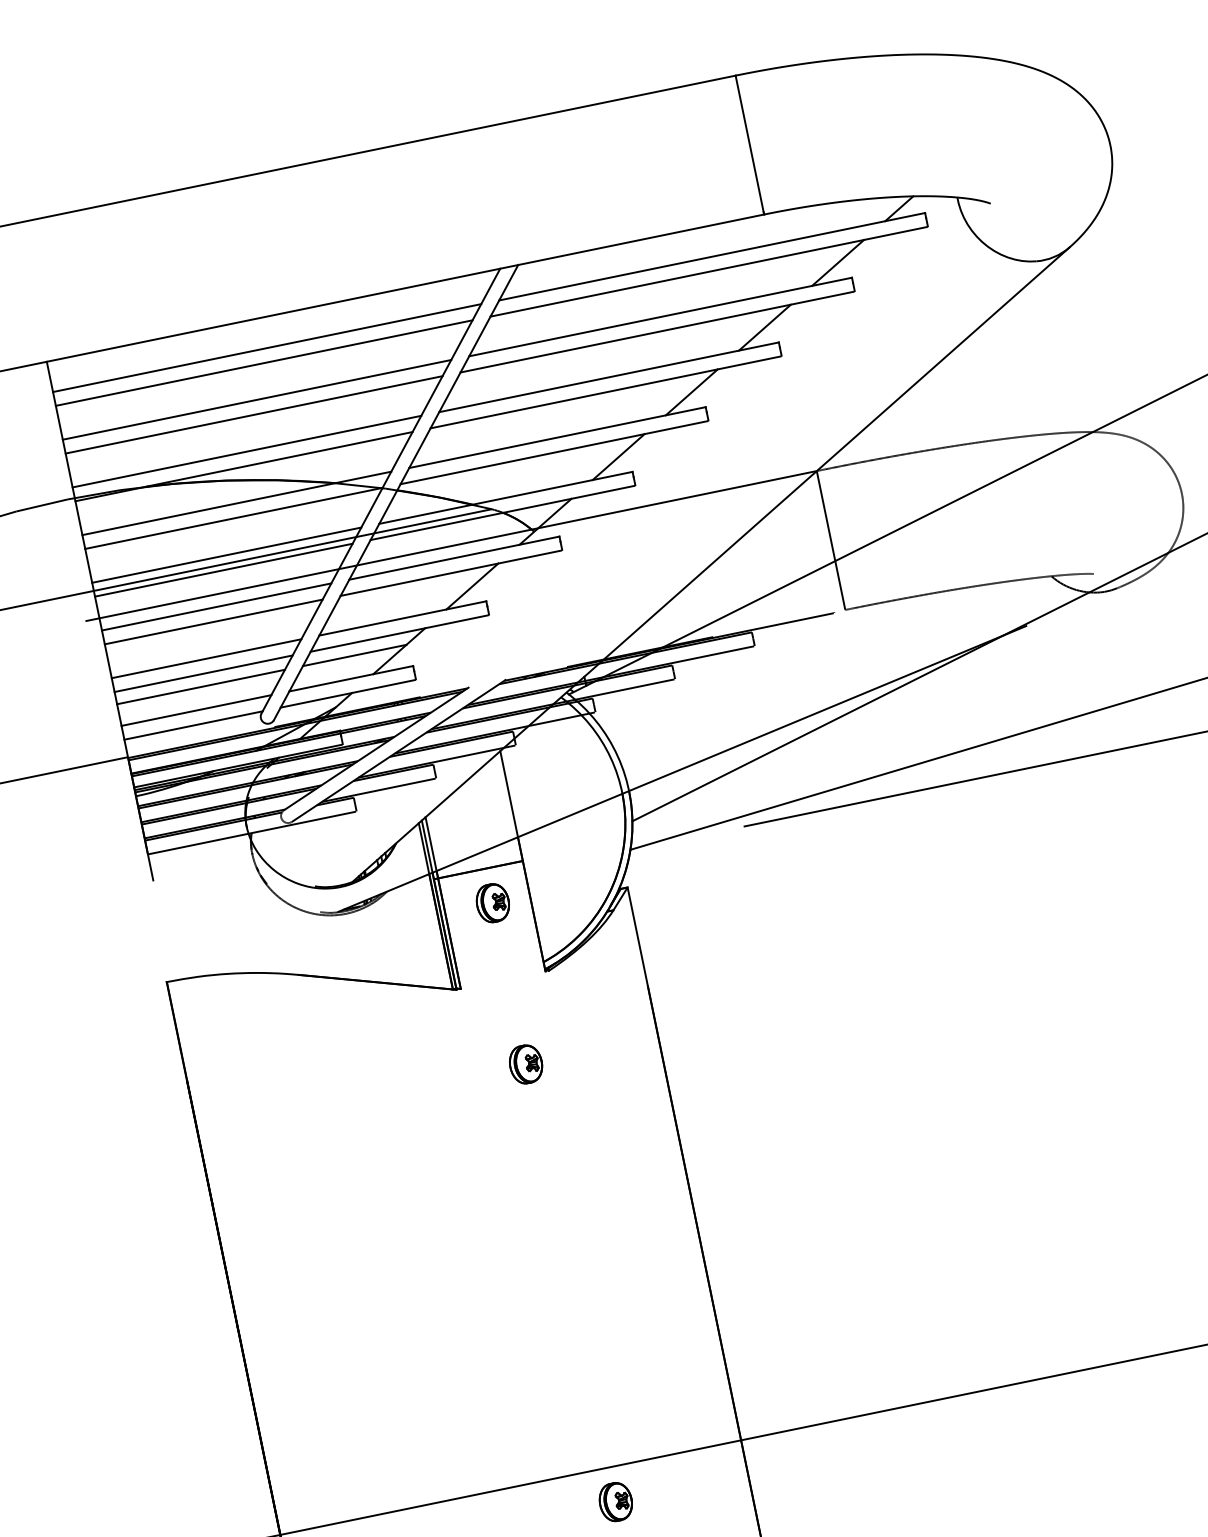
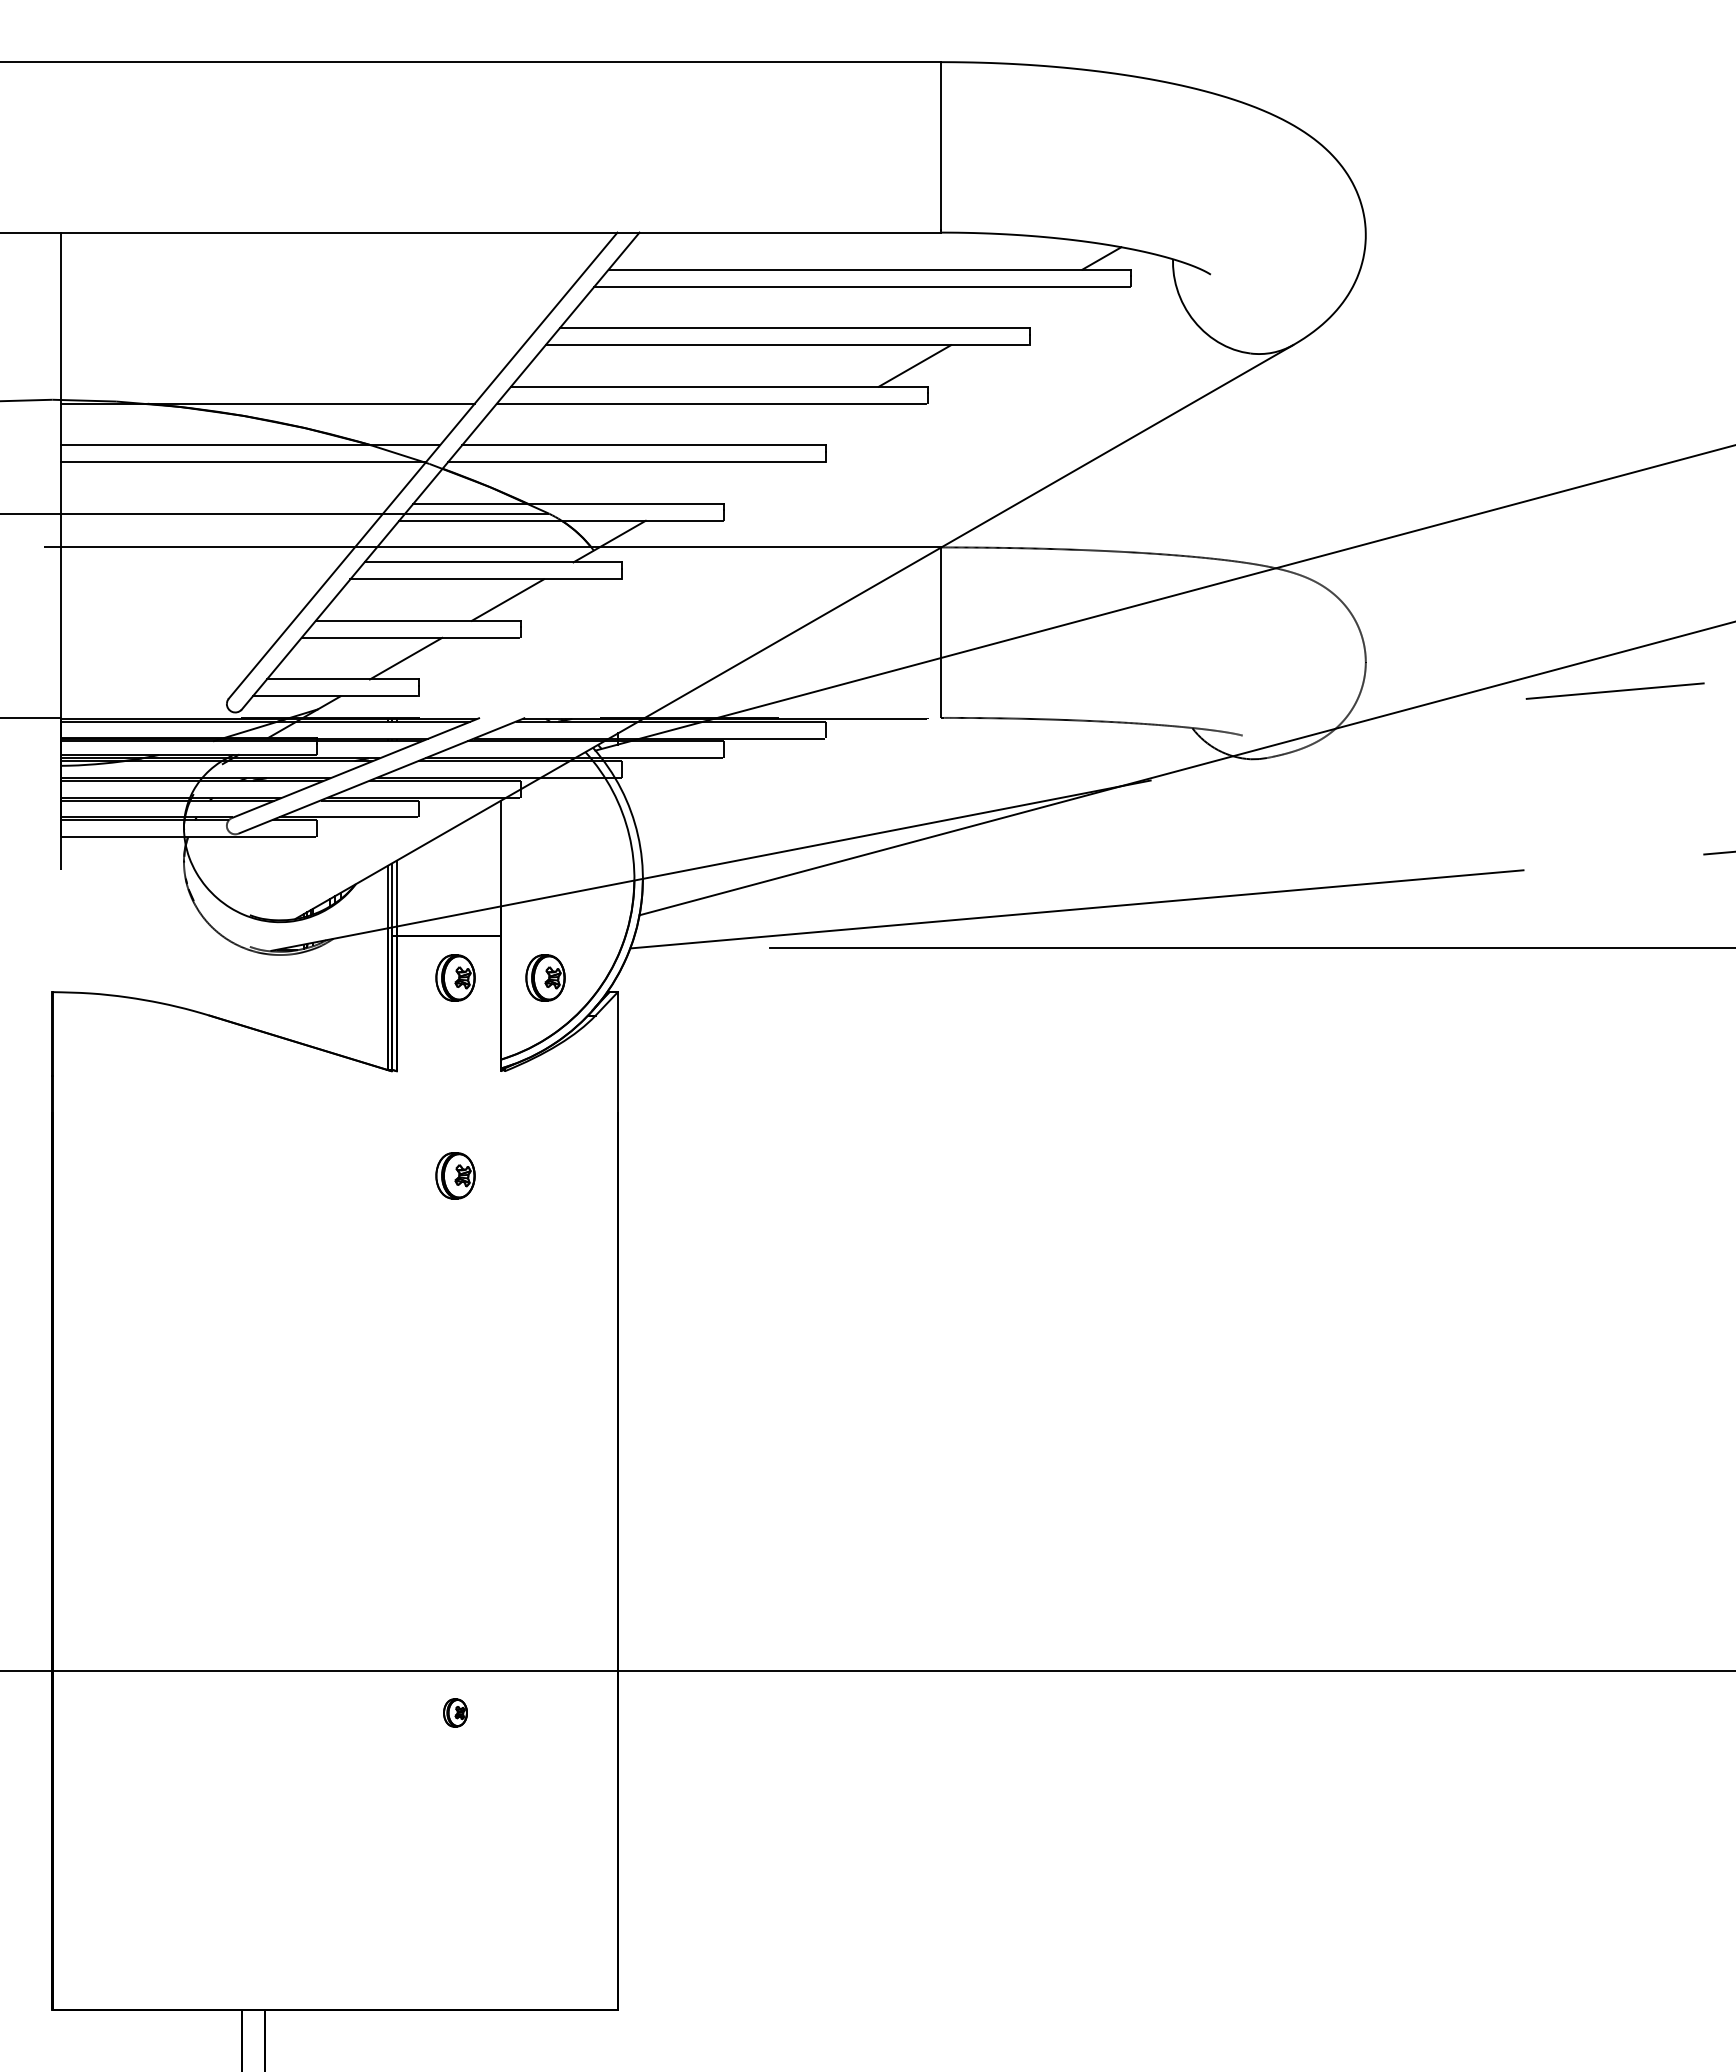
line: (837, 262) -> (1016, 307), removed
line: (266, 347) -> (323, 269), removed
line: (264, 362) -> (316, 286), removed
line: (692, 392) -> (813, 424), removed
line: (257, 400) -> (299, 328), removed
line: (254, 415) -> (292, 345), removed
line: (246, 451) -> (274, 386), removed
line: (618, 456) -> (711, 482), removed
line: (226, 554) -> (226, 503), removed
line: (224, 569) -> (219, 520), removed
line: (216, 607) -> (201, 562), removed
line: (213, 622) -> (194, 579), removed
line: (354, 655) -> (352, 652), removed
line: (206, 658) -> (177, 620), removed
line: (203, 673) -> (170, 637), removed
line: (201, 686) -> (164, 652), removed
line: (196, 710) -> (152, 679), removed
line: (193, 725) -> (145, 696), removed
part: (566, 887) -> (545, 977), added
part: (615, 1501) -> (455, 1712), size x0.6

